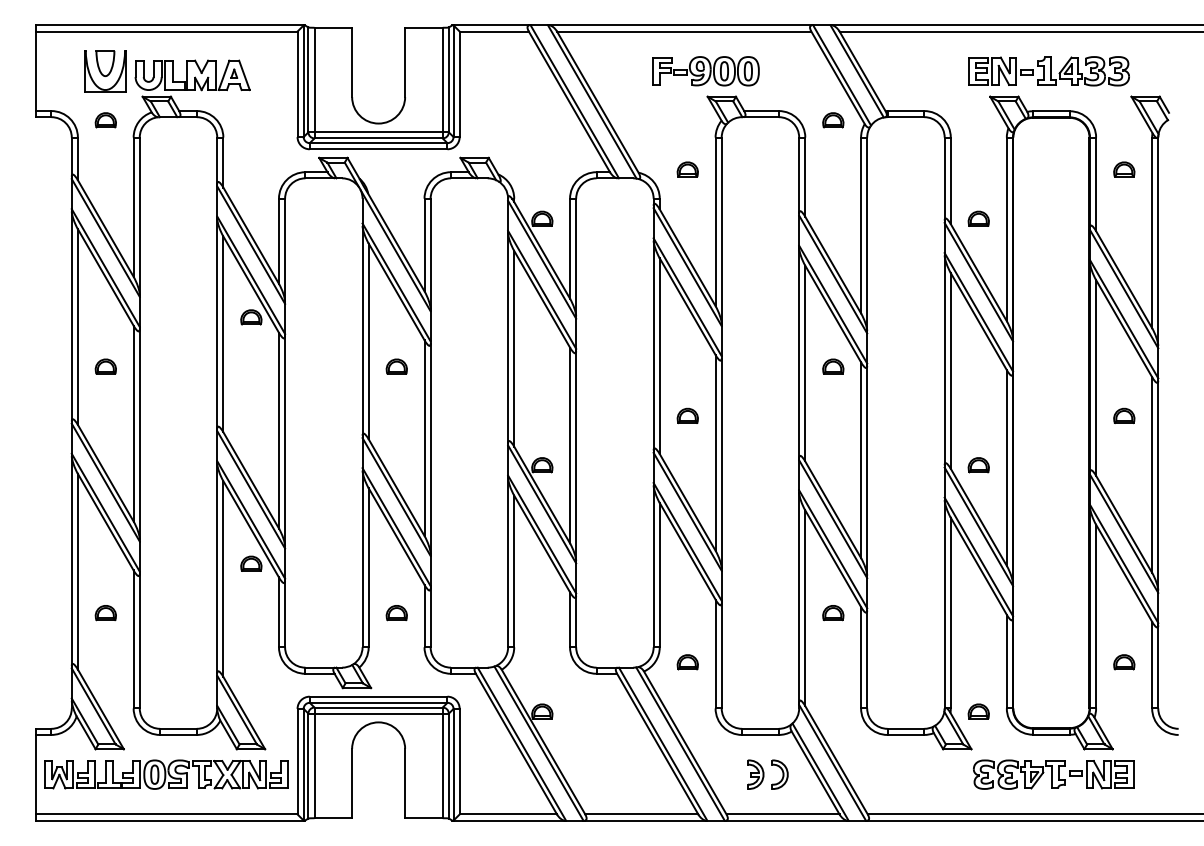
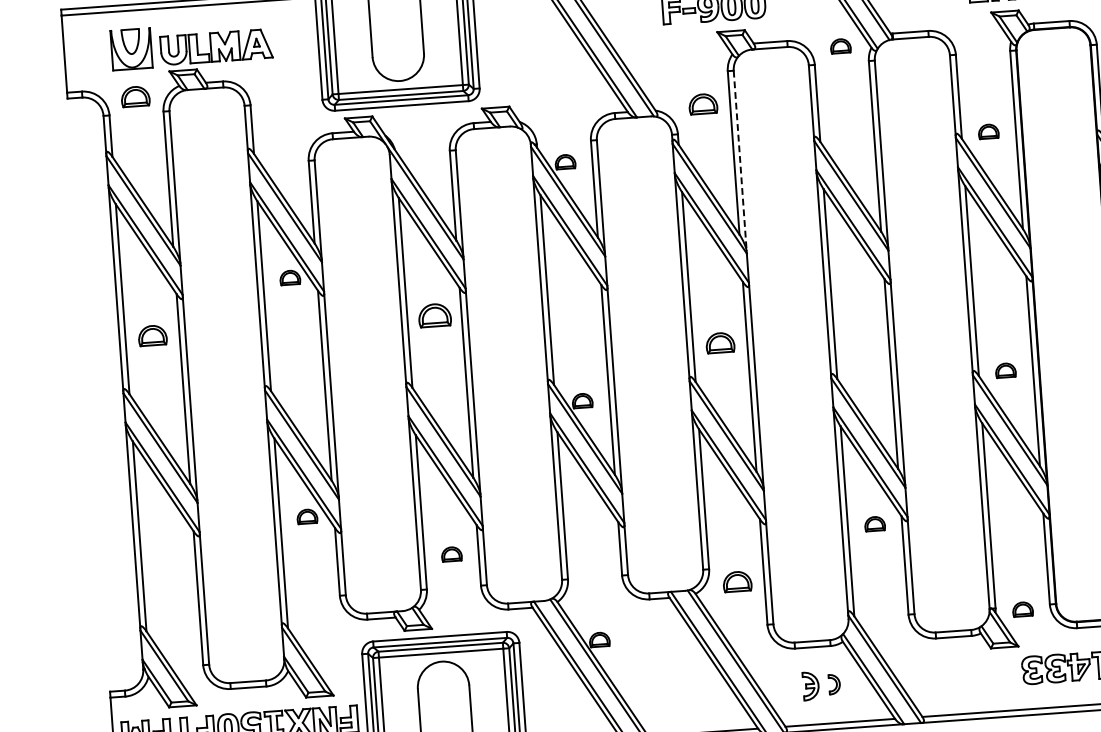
part: (105, 120) -> (135, 97), size x1.4
part: (687, 169) -> (702, 104), size x1.4
line: (721, 231) -> (740, 161), solid -> dashed
part: (105, 366) -> (152, 335), size x1.4
part: (396, 366) -> (434, 315), size x1.6
part: (833, 366) -> (858, 284), removed
part: (687, 415) -> (719, 342), size x1.4
part: (105, 613) -> (169, 575), removed
part: (687, 662) -> (737, 582), size x1.4
part: (779, 774) -> (834, 684), size x0.7

